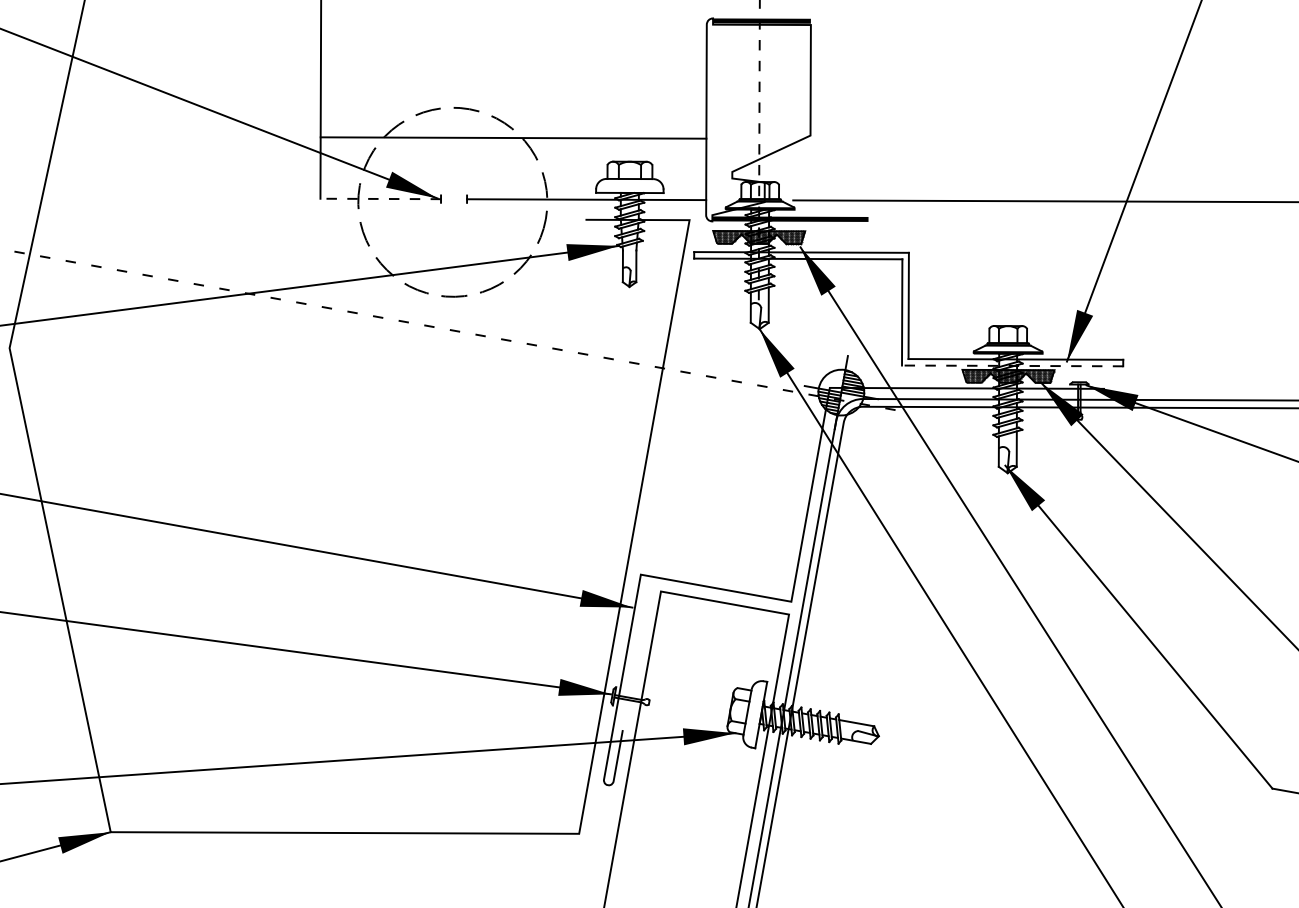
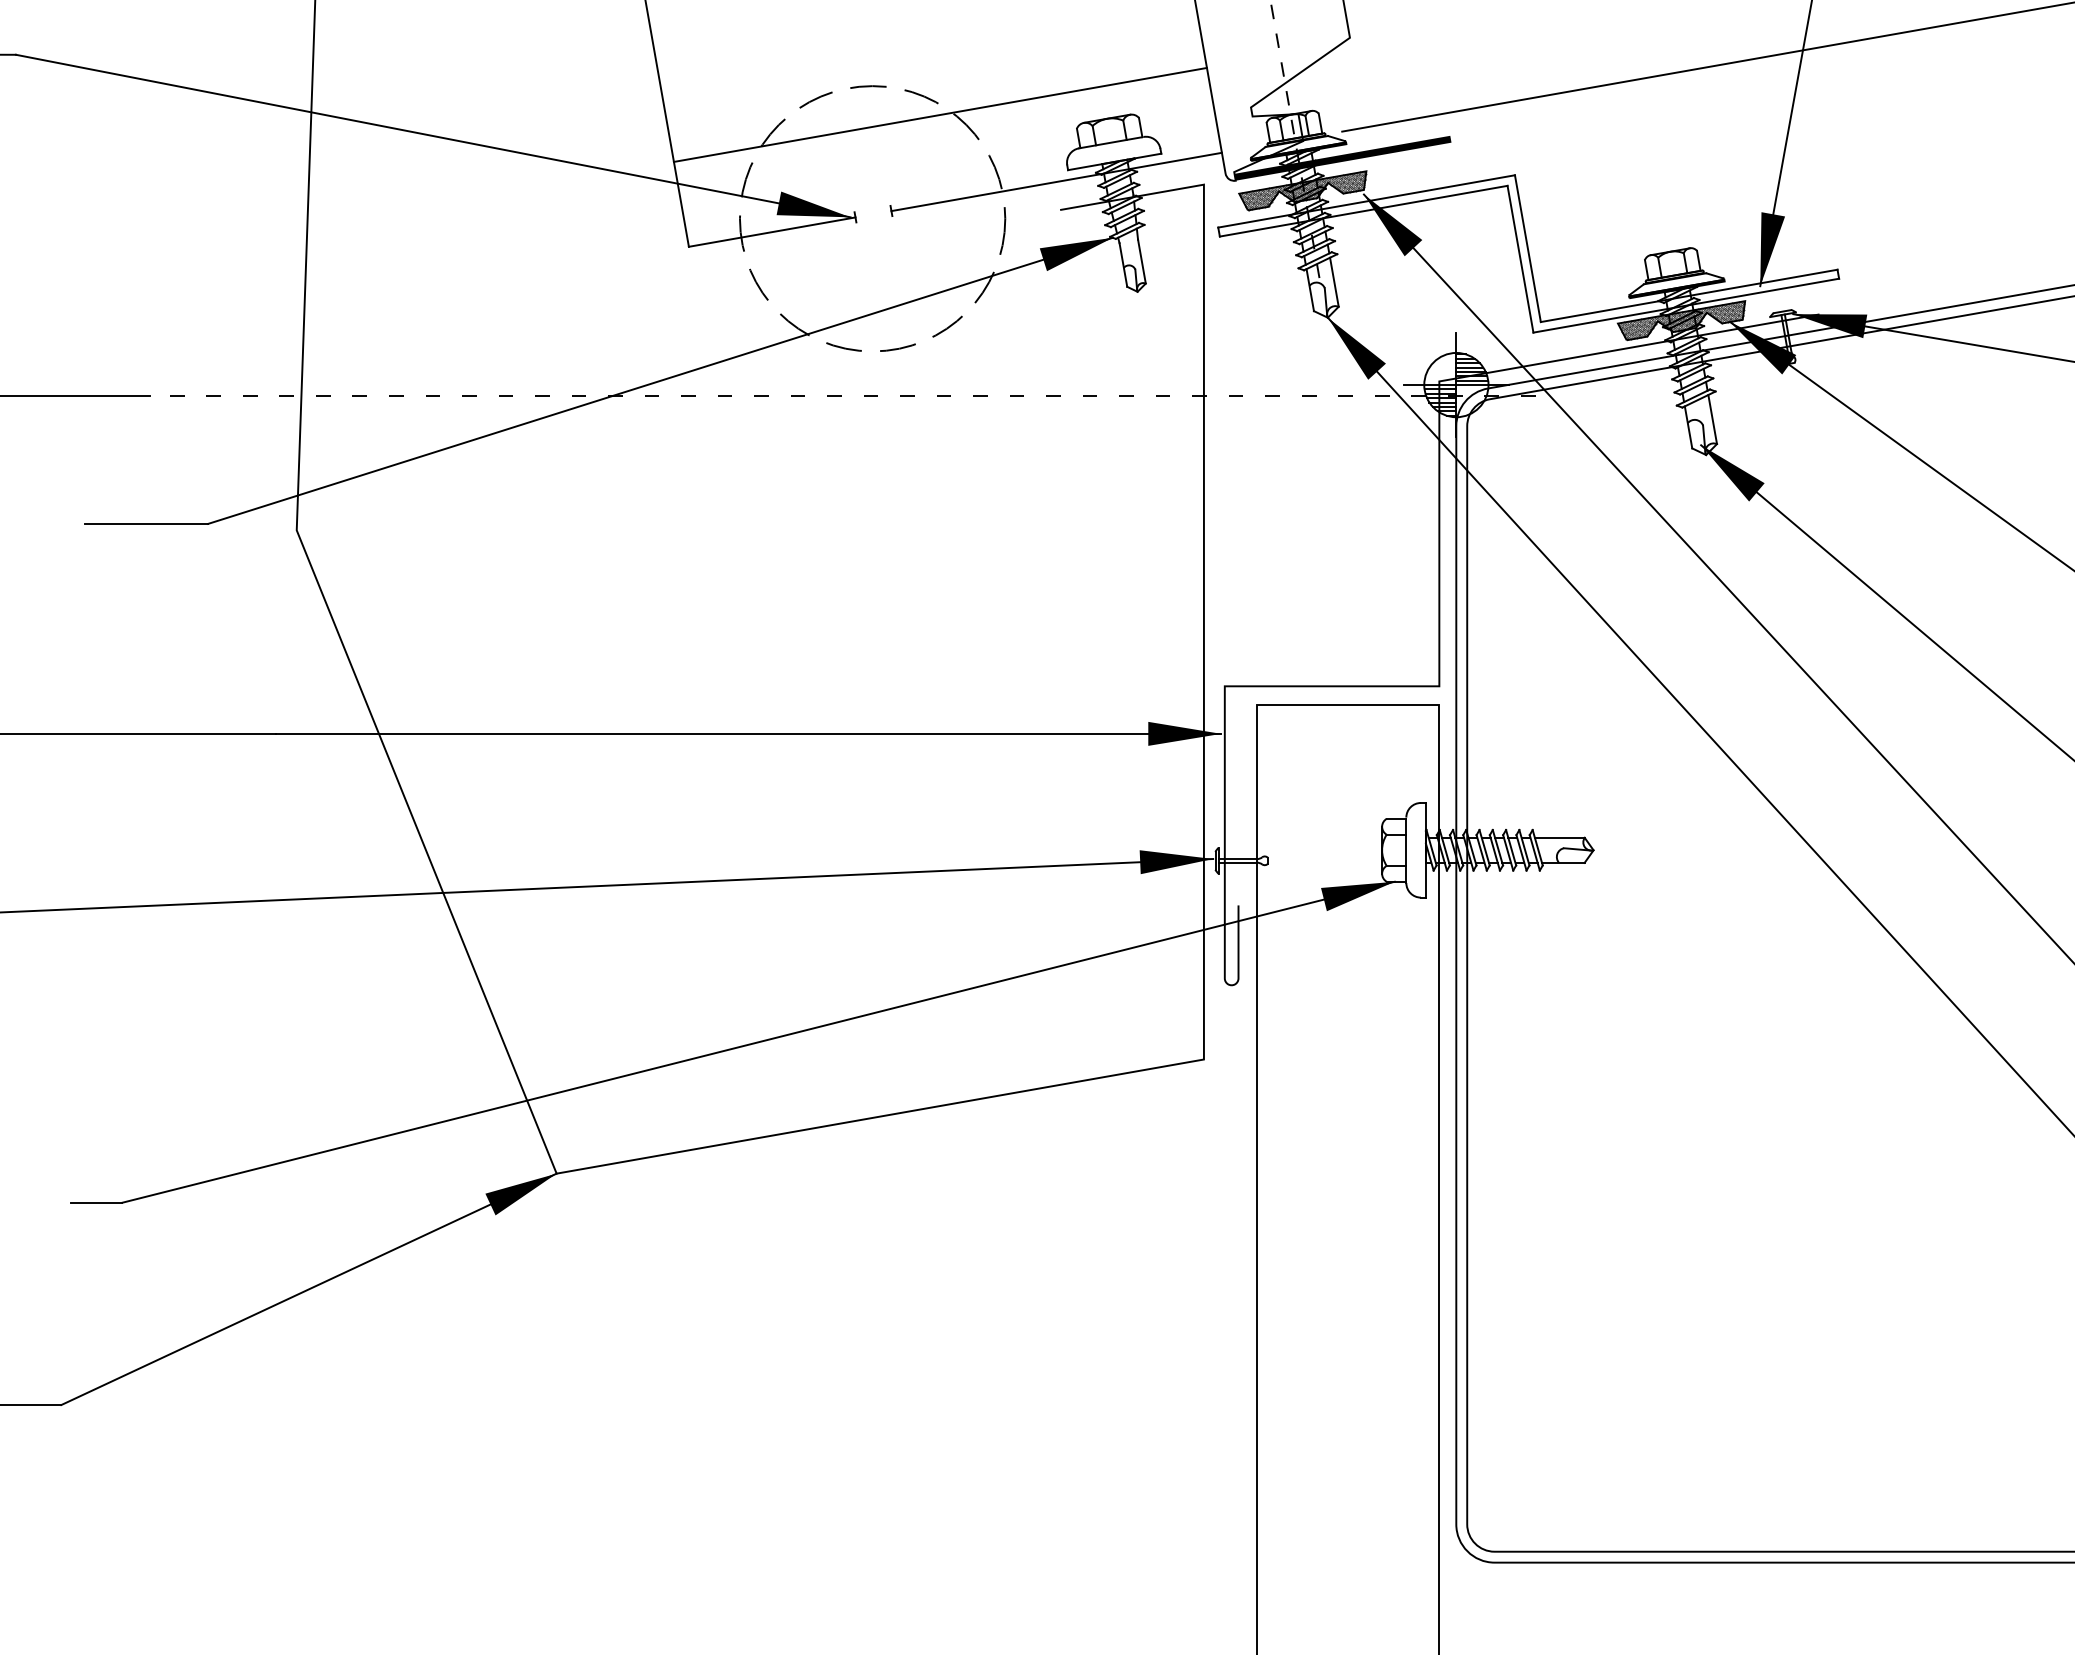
line: (380, 199) -> (772, 232), dashed -> solid
line: (1012, 365) -> (1685, 305), dashed -> solid

